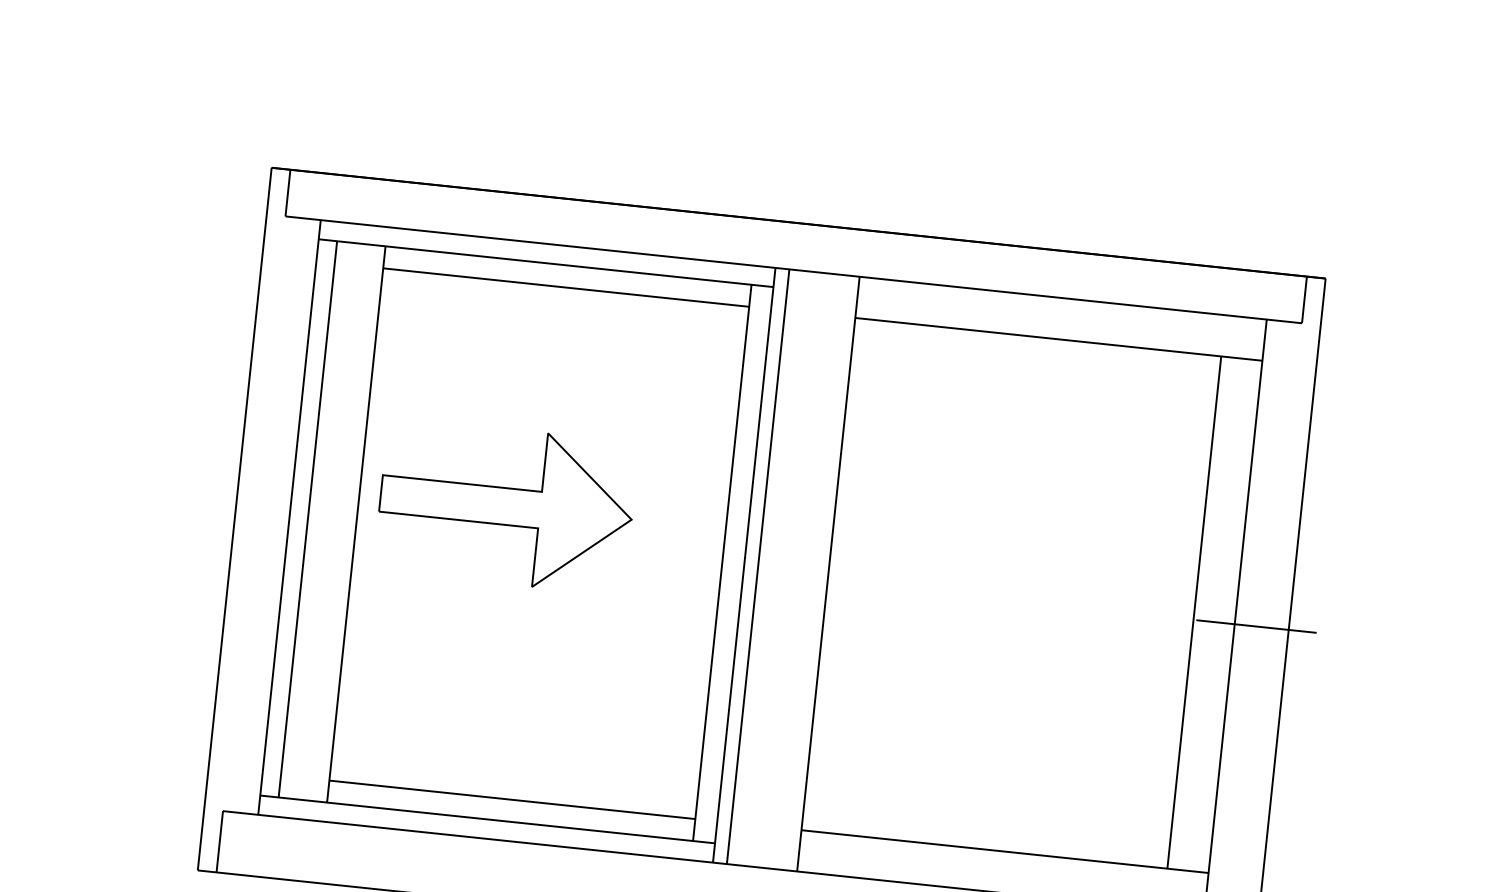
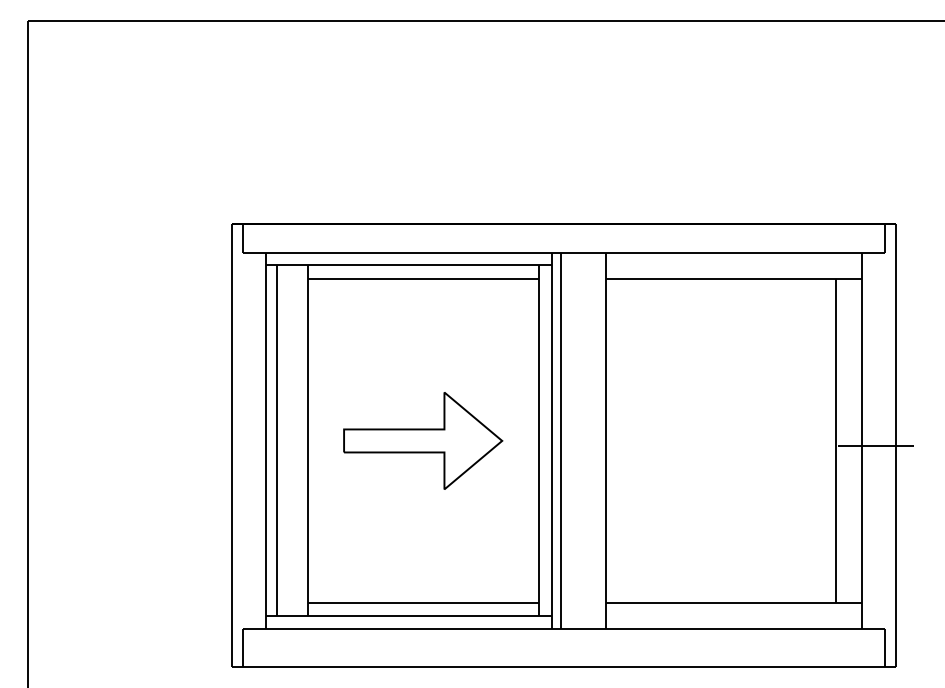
part: (506, 505) -> (423, 440), moved

